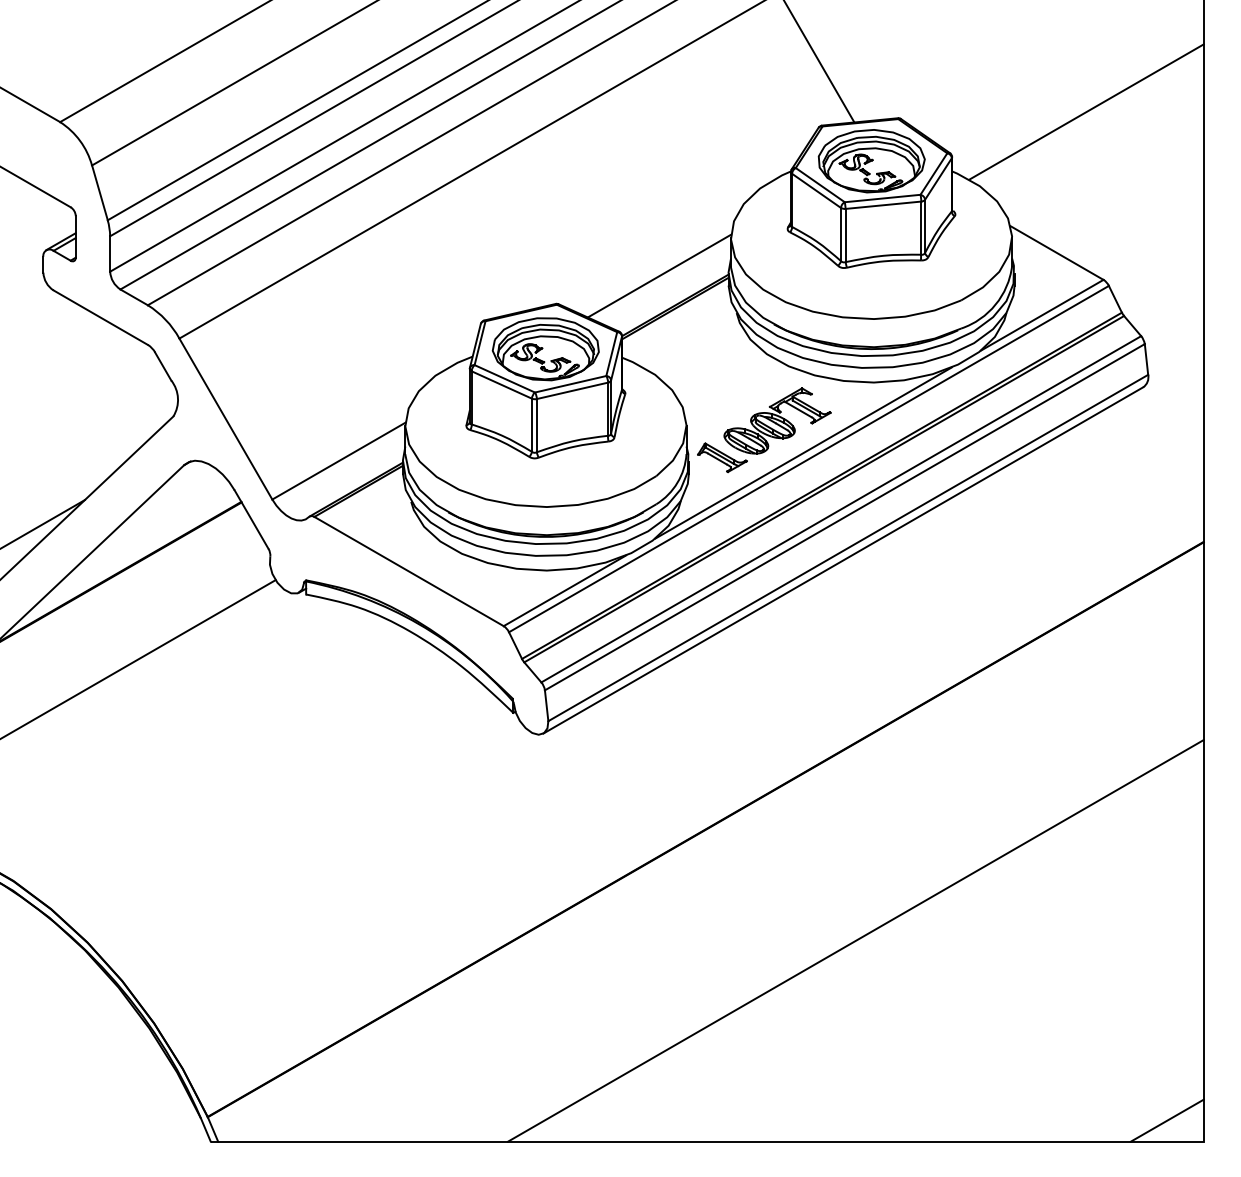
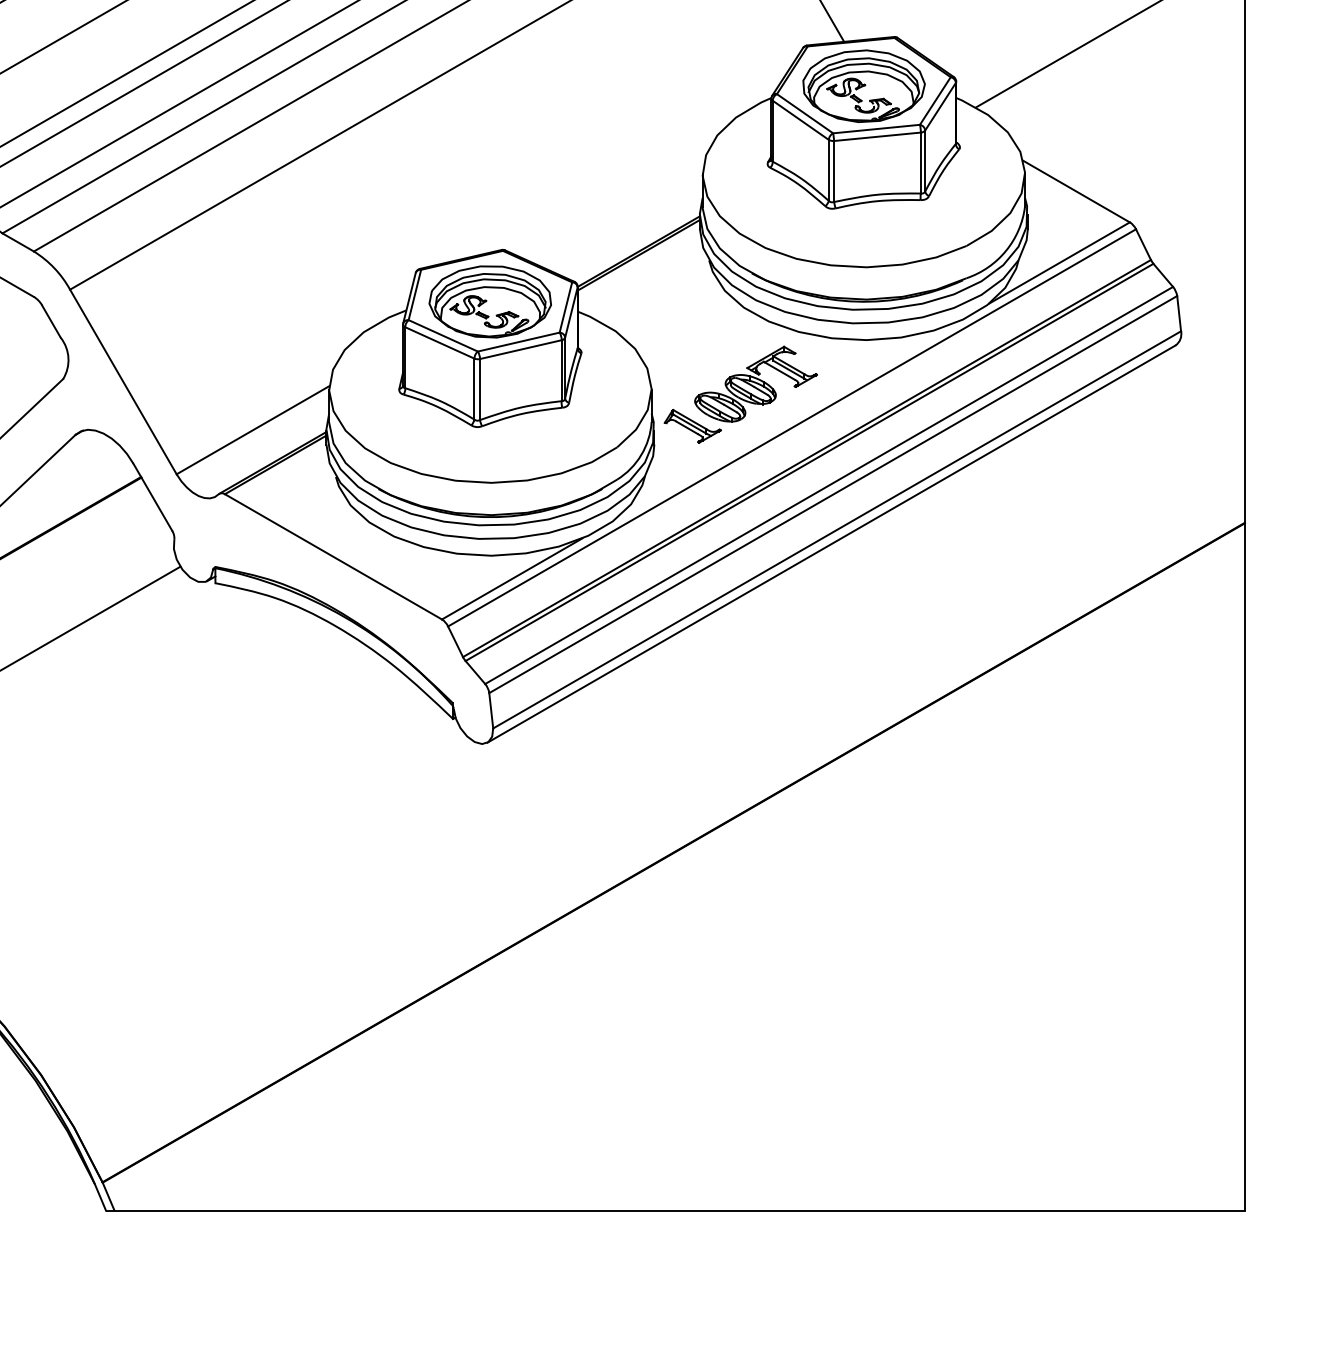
line: (659, 275) -> (620, 217), removed
line: (803, 452) -> (785, 420), removed
line: (855, 940) -> (845, 979), removed
line: (1166, 1120) -> (1202, 1186), removed

